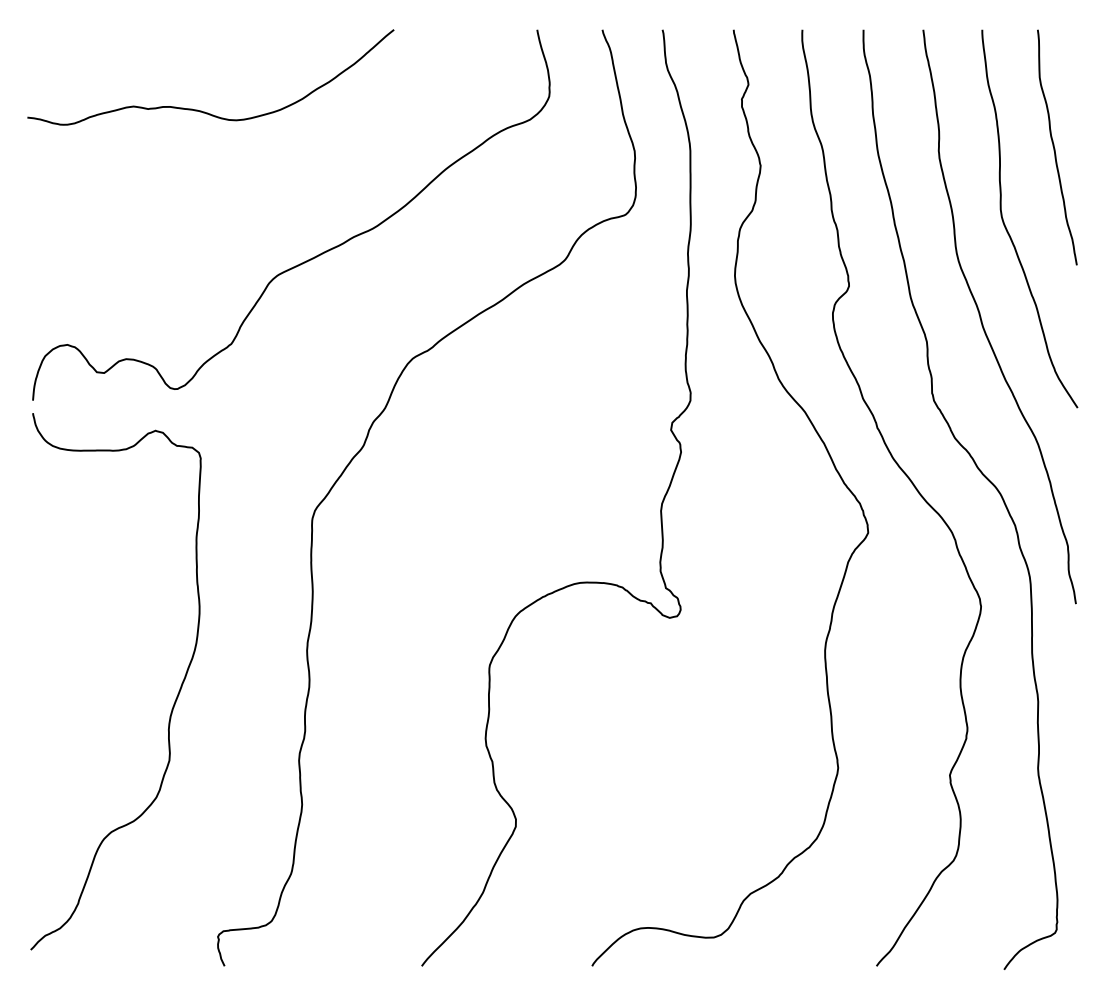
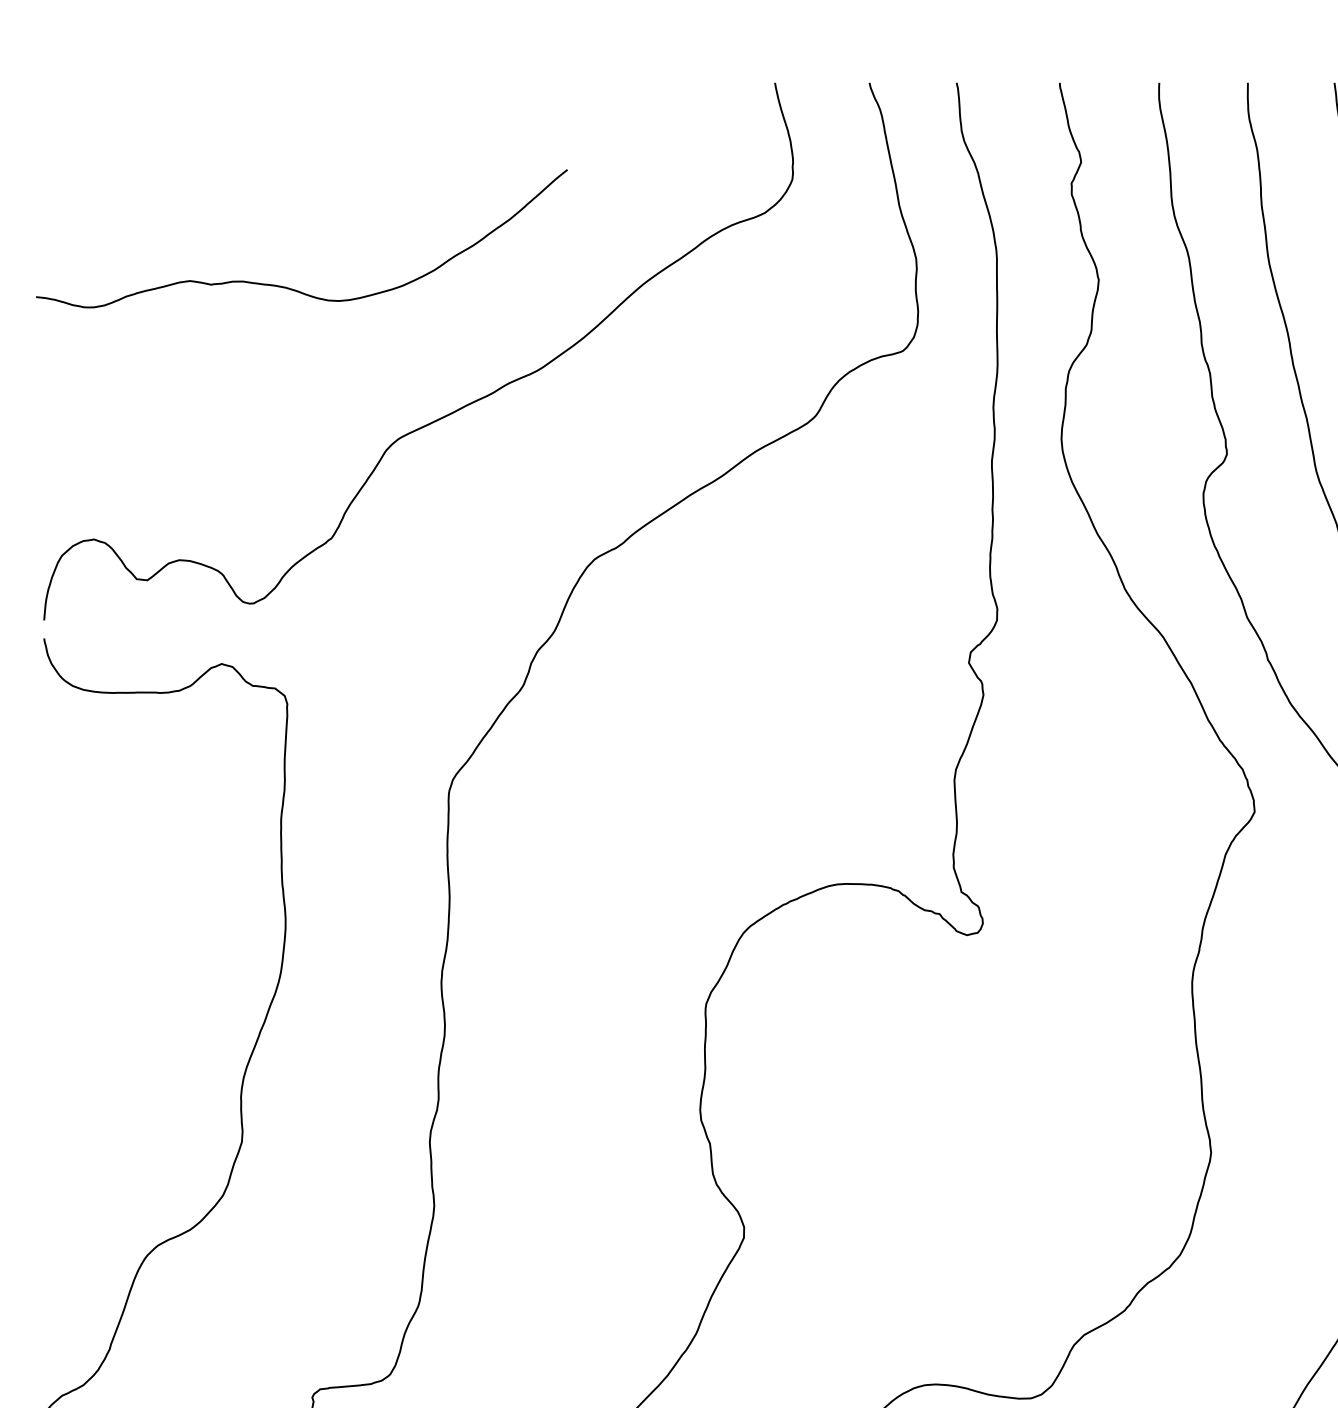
curve: (201, 110) -> (288, 286), moved

